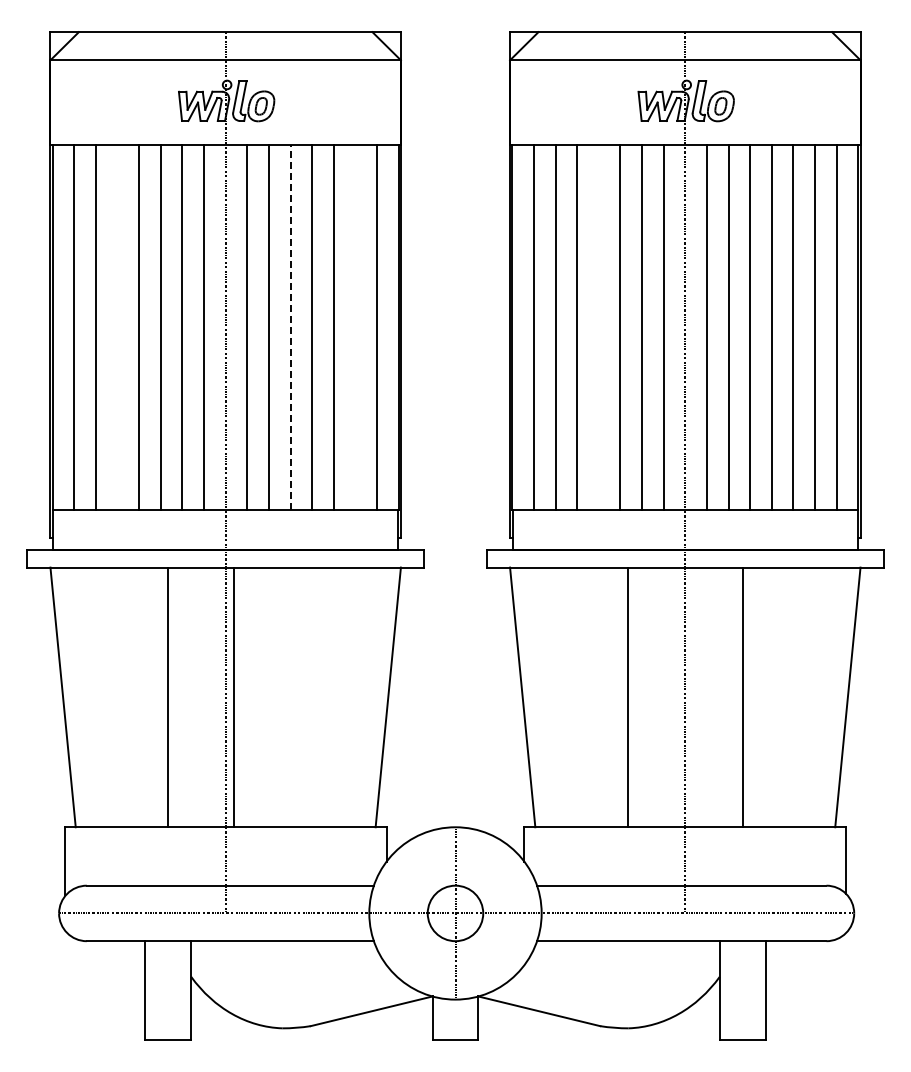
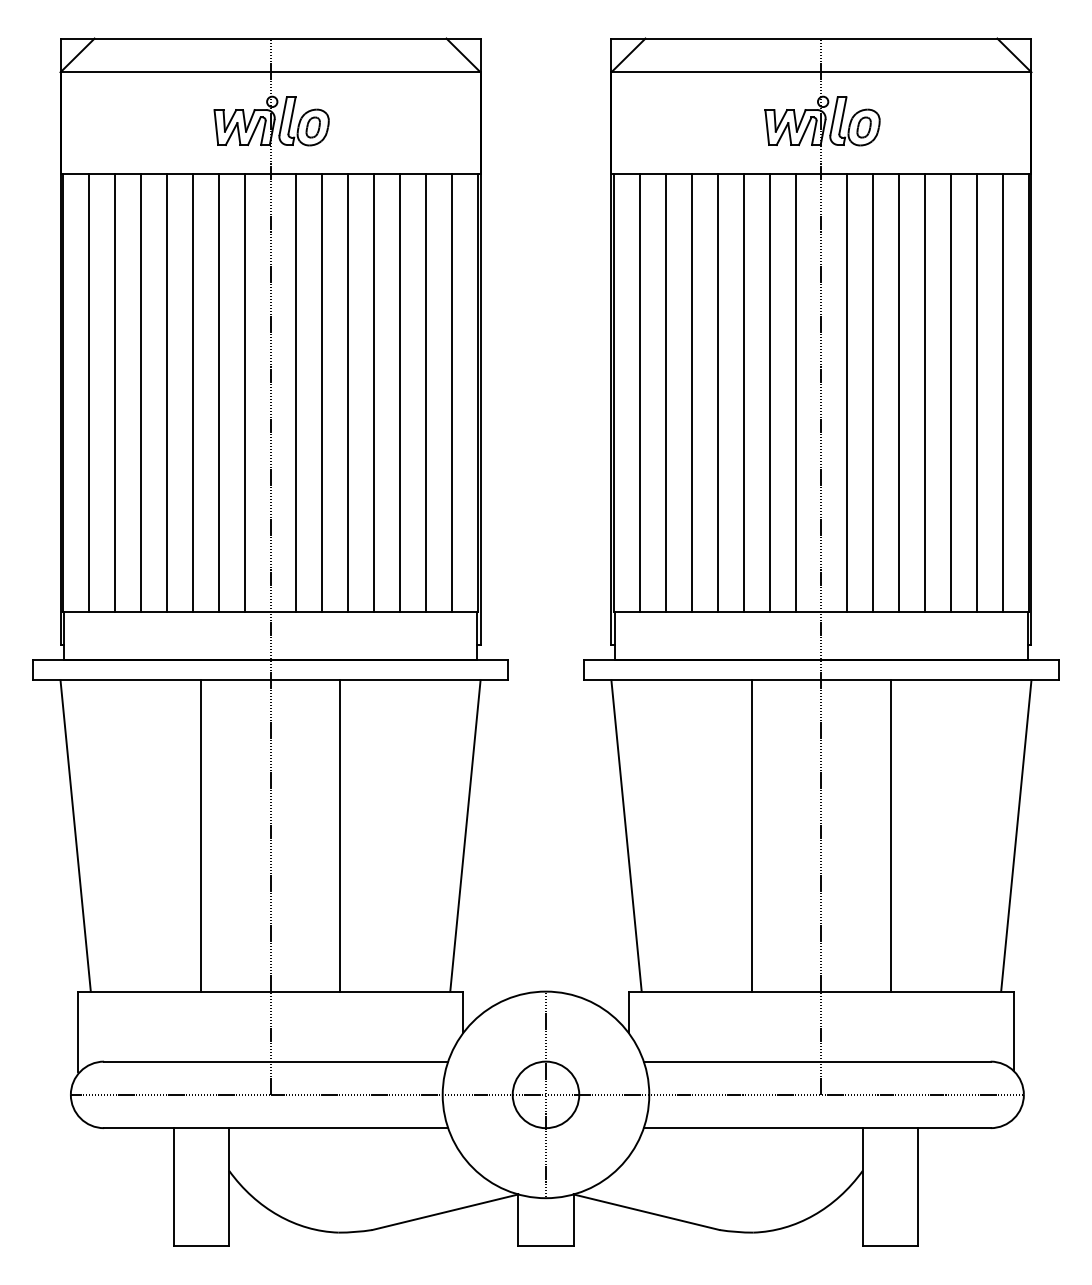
line: (117, 327) -> (140, 392), added
line: (290, 327) -> (348, 392), dashed -> solid
line: (355, 327) -> (426, 392), added
line: (598, 327) -> (717, 392), added
line: (234, 697) -> (339, 836), moved

